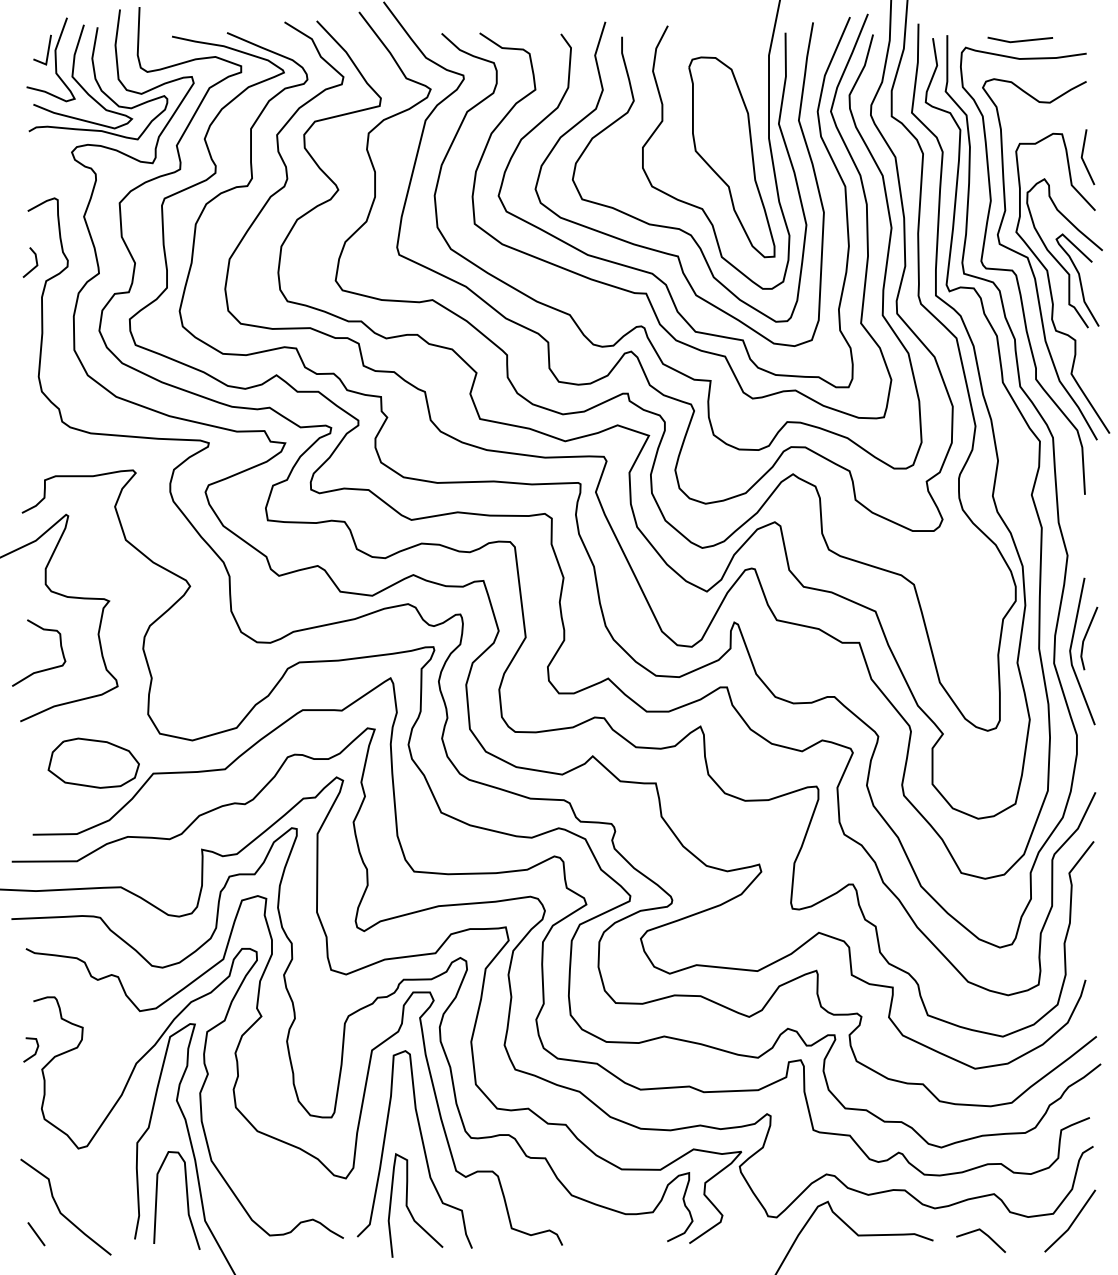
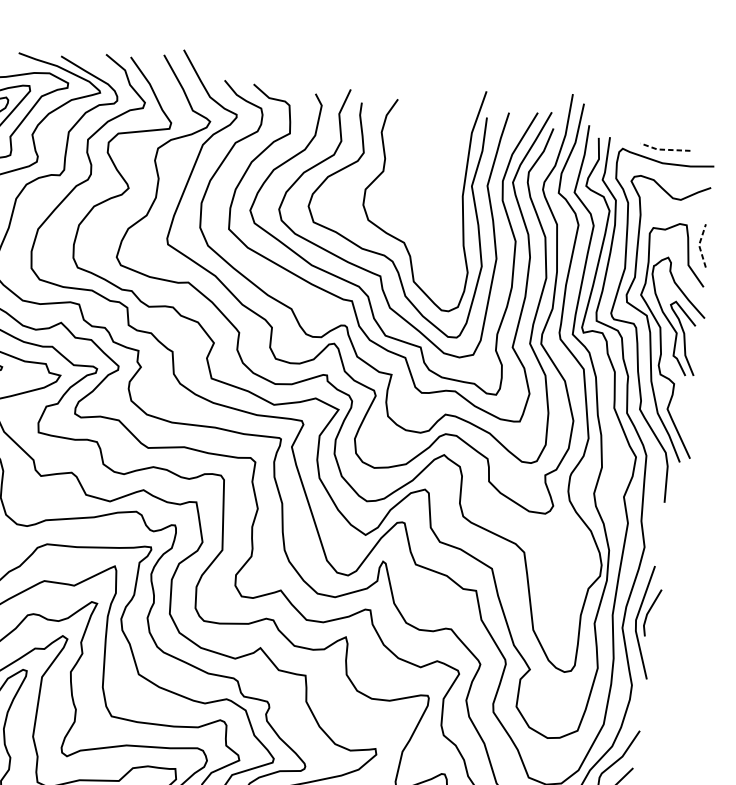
line: (1019, 41) -> (664, 149), solid -> dashed
part: (731, 157) -> (432, 206), removed
line: (1081, 157) -> (698, 245), solid -> dashed

